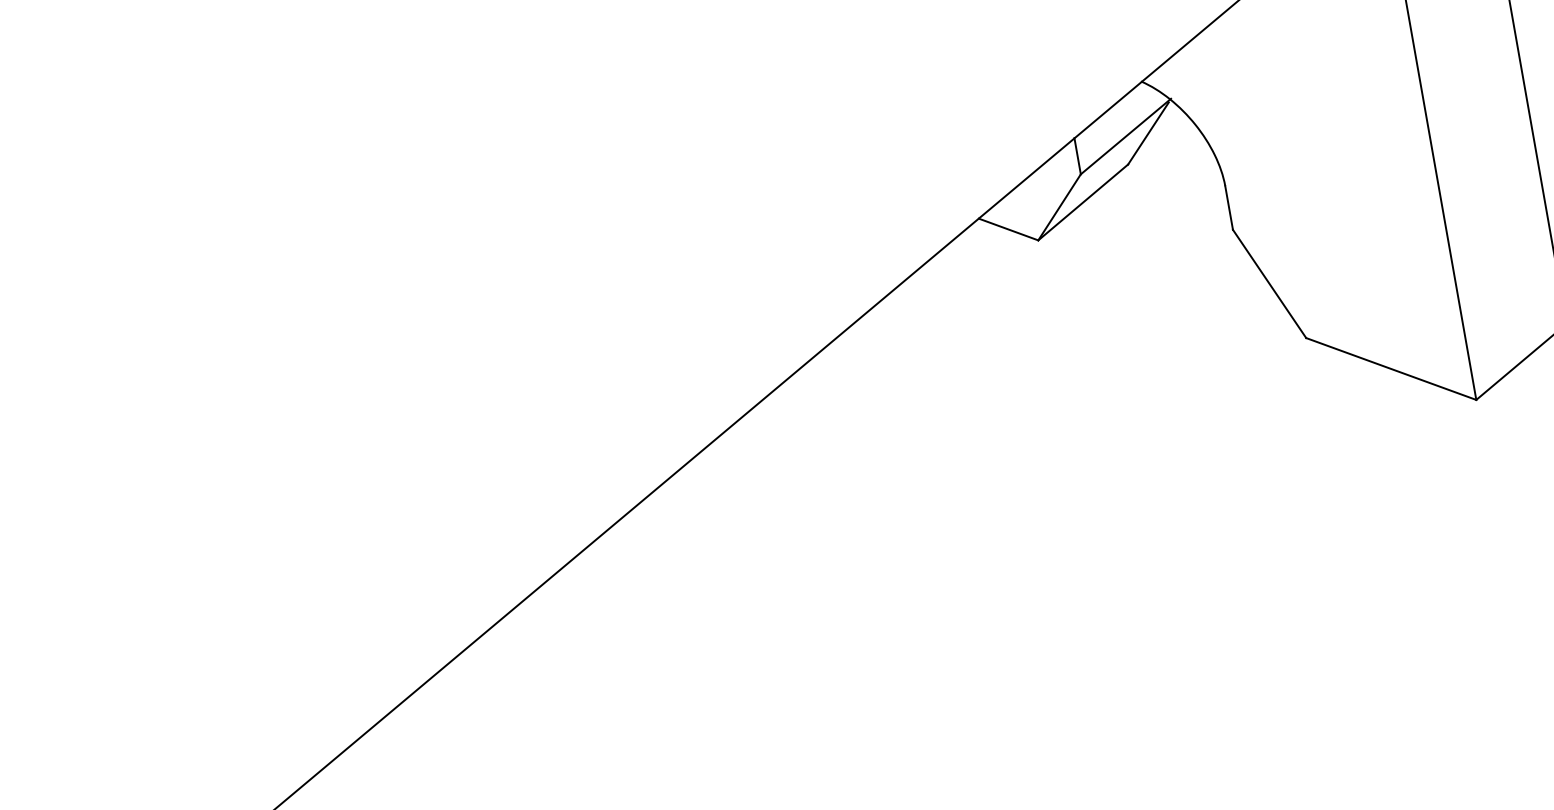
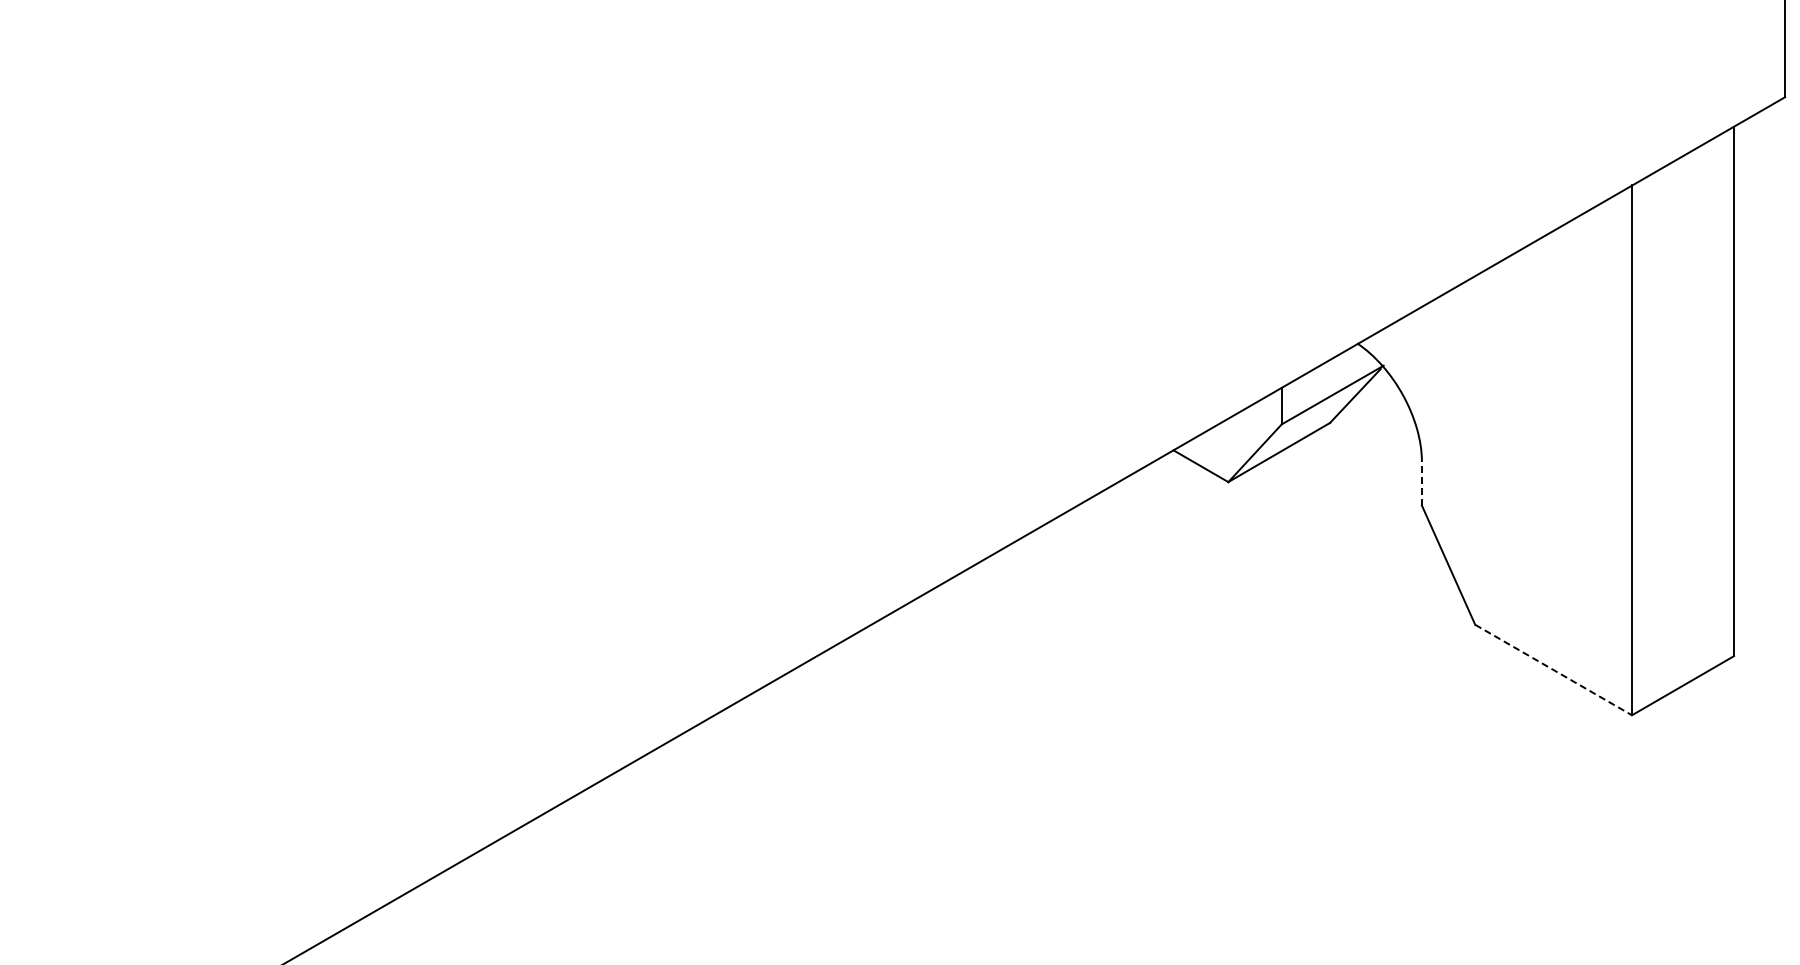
line: (1228, 207) -> (1421, 482), solid -> dashed
line: (1392, 369) -> (1554, 670), solid -> dashed

